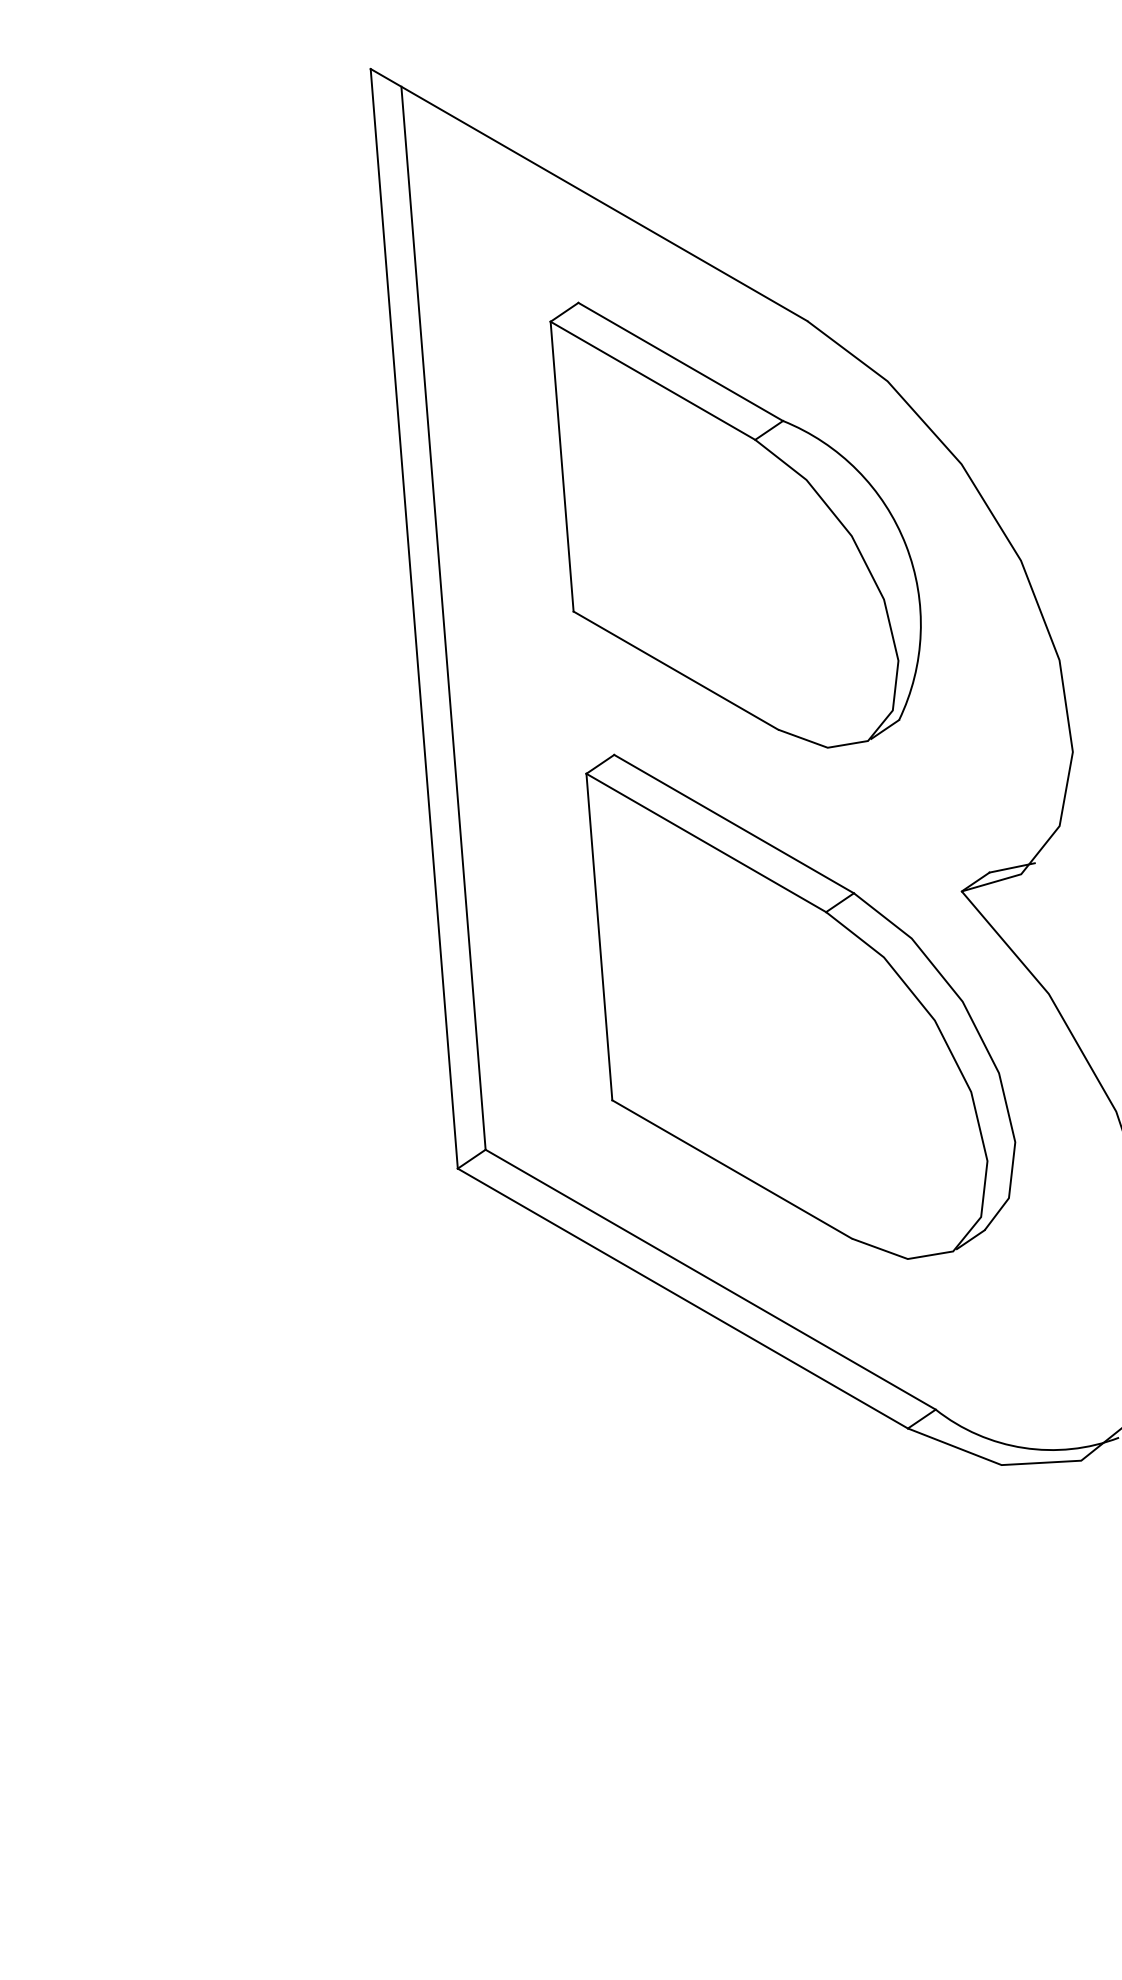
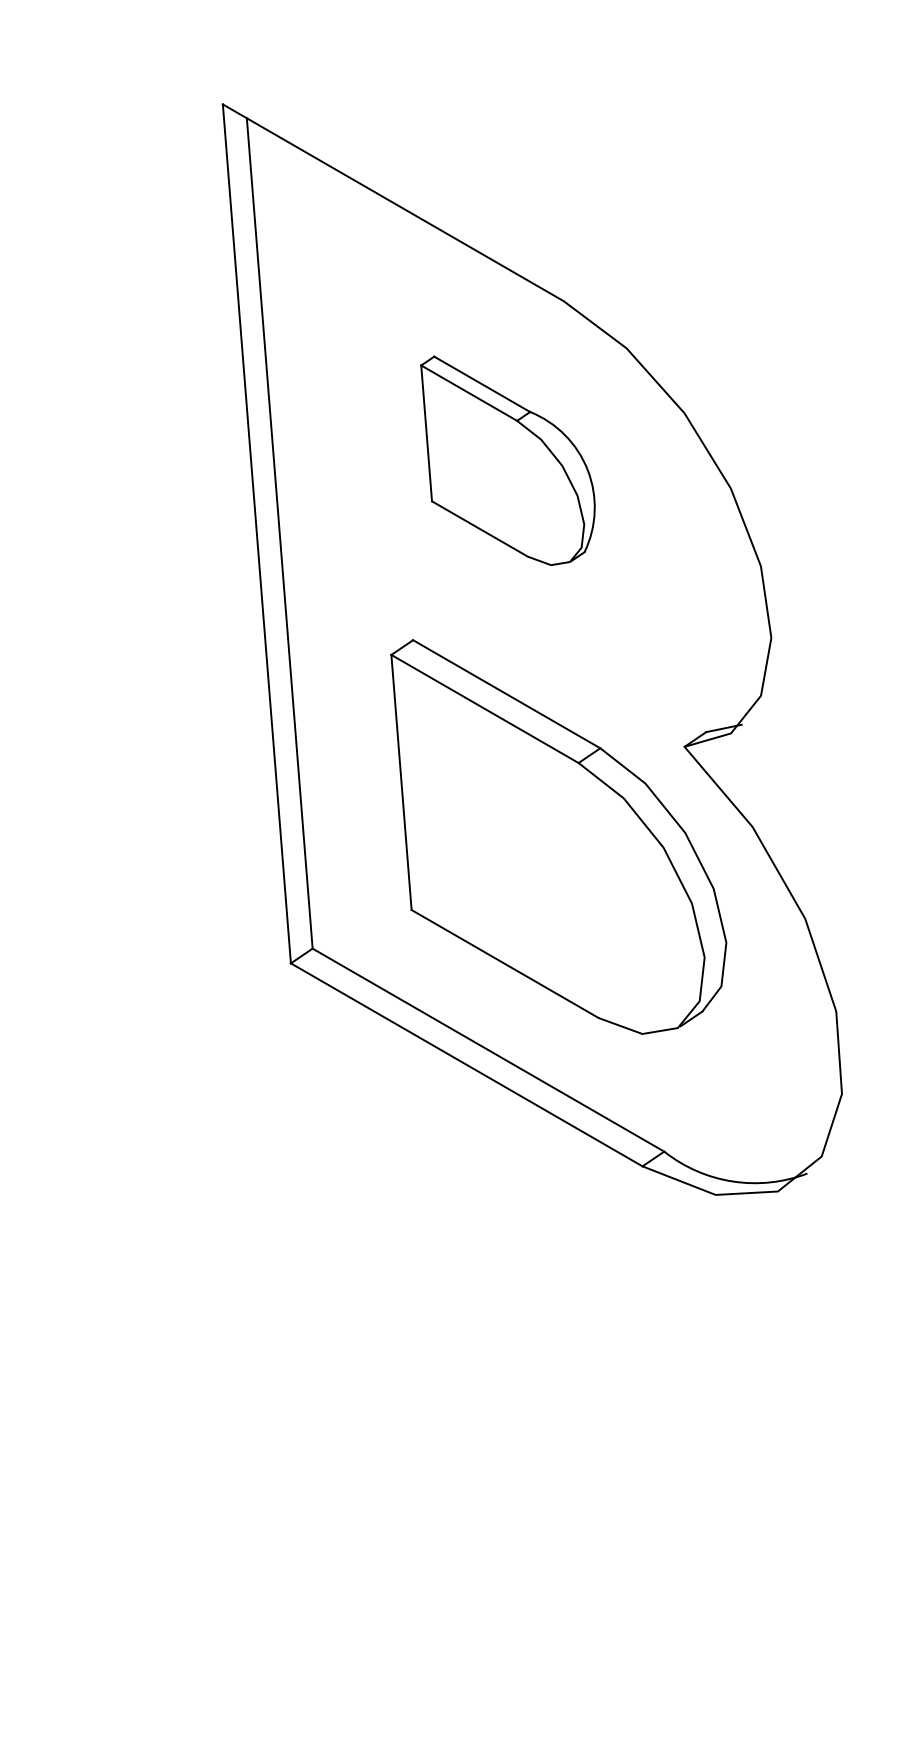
part: (735, 524) -> (507, 460), size x0.6

